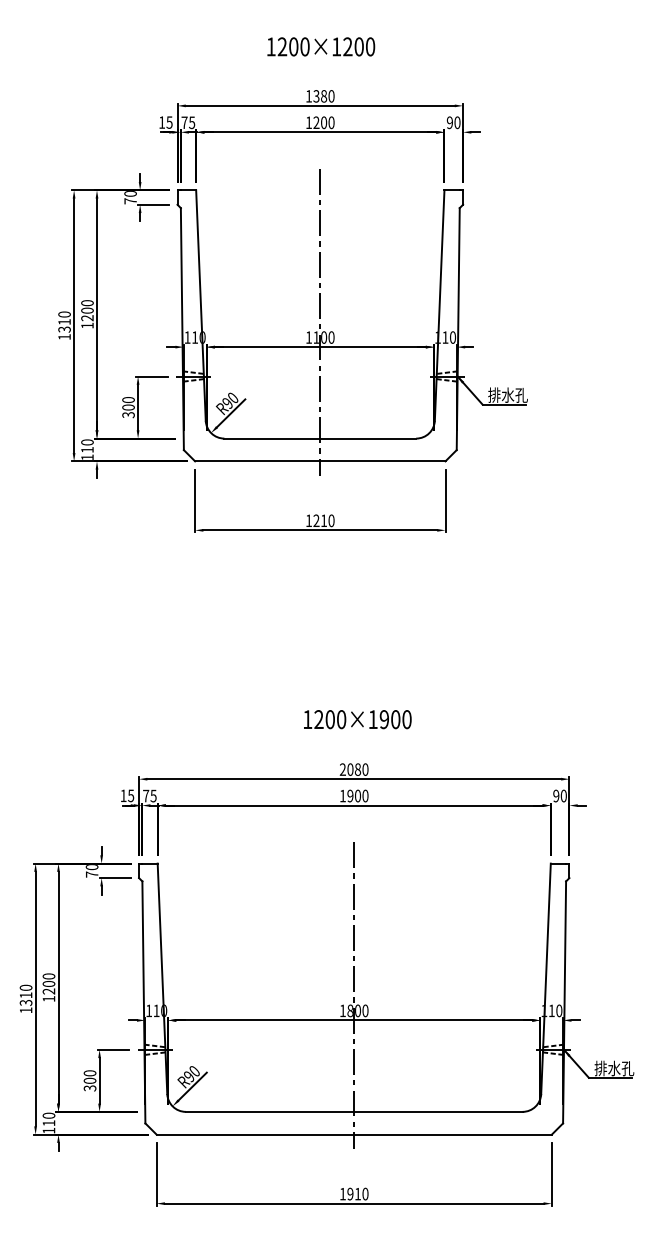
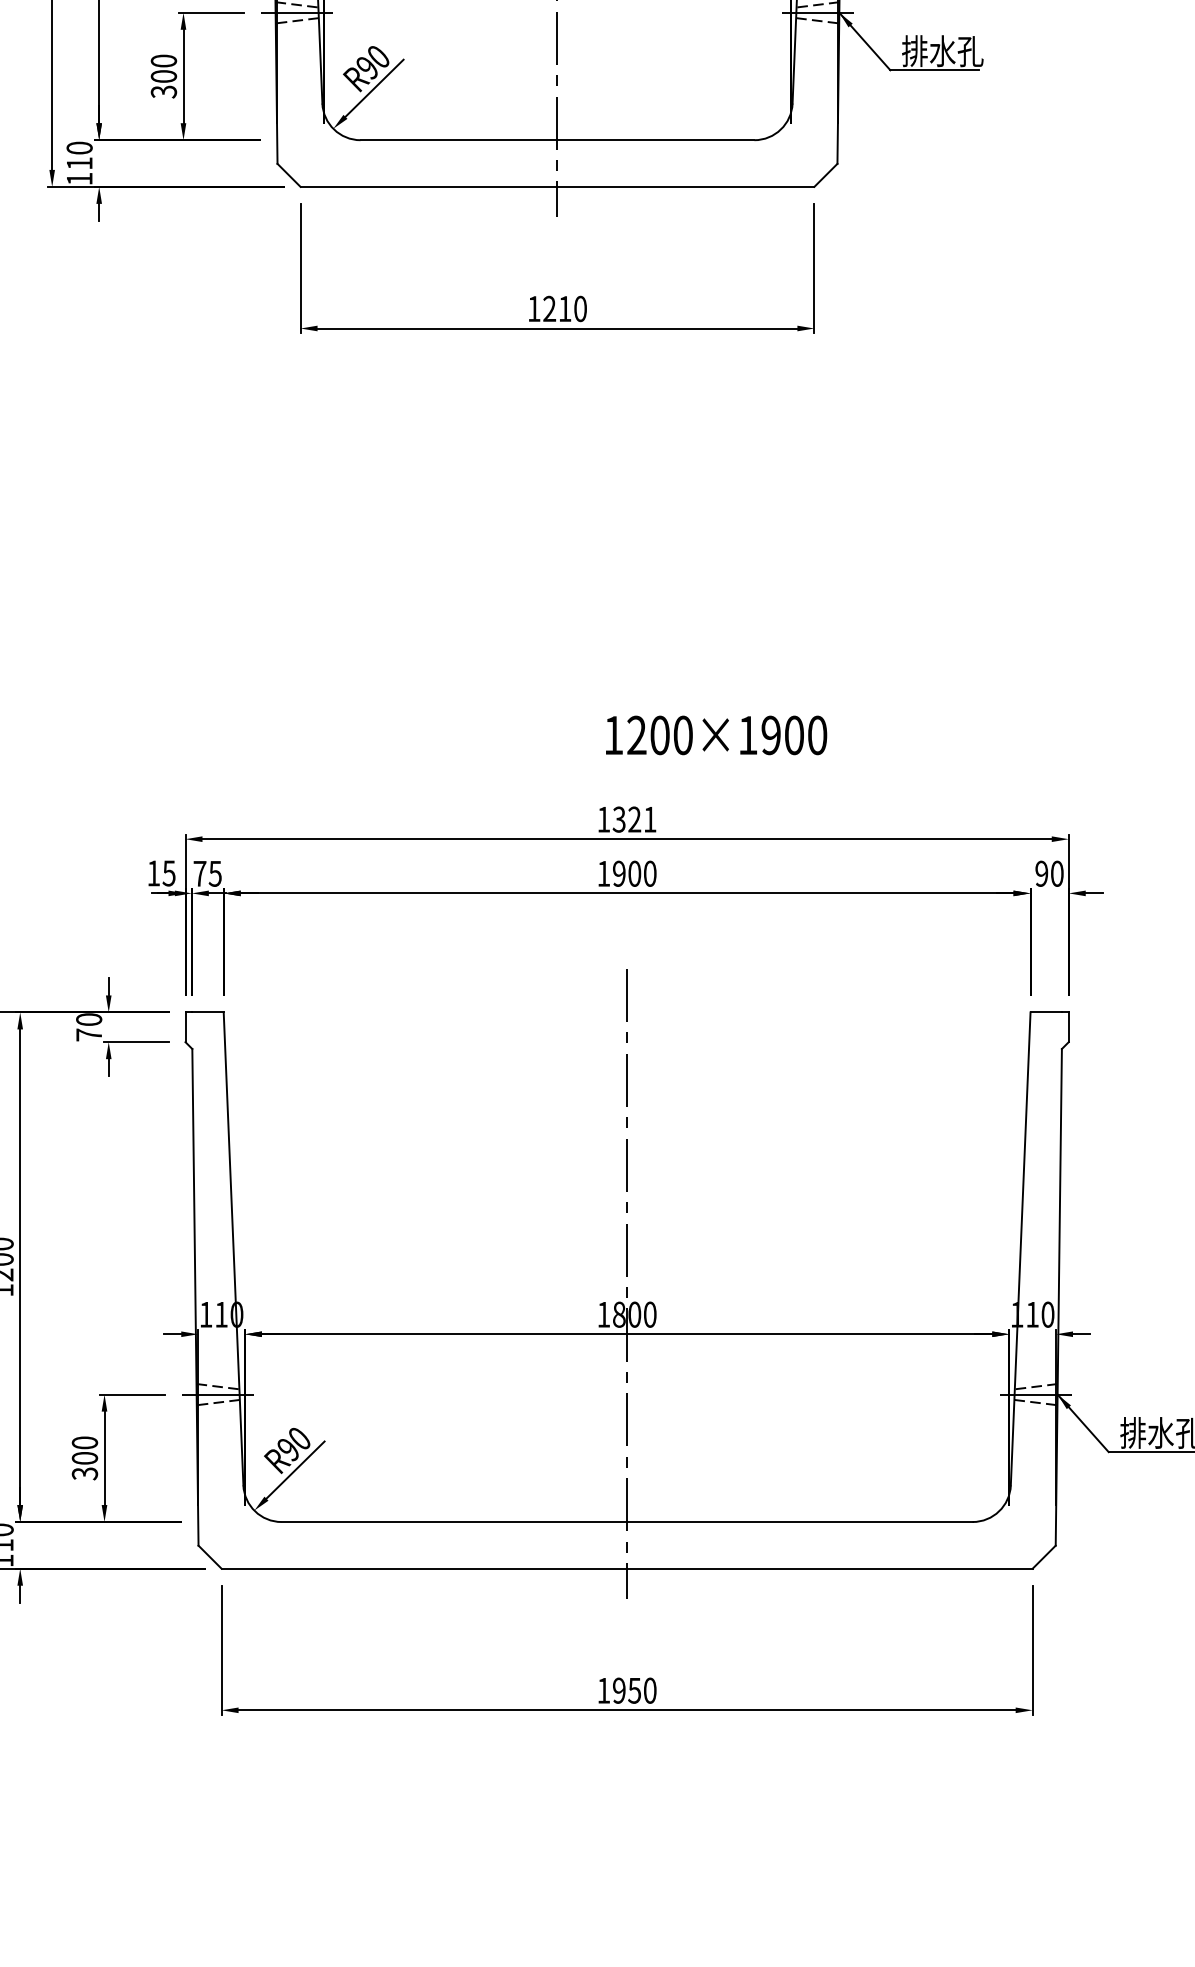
text: (357, 719) -> (715, 735), moved
text: (353, 769) -> (625, 819), 2080 -> 1321
text: (357, 1194) -> (633, 1691), 1910 -> 1950

